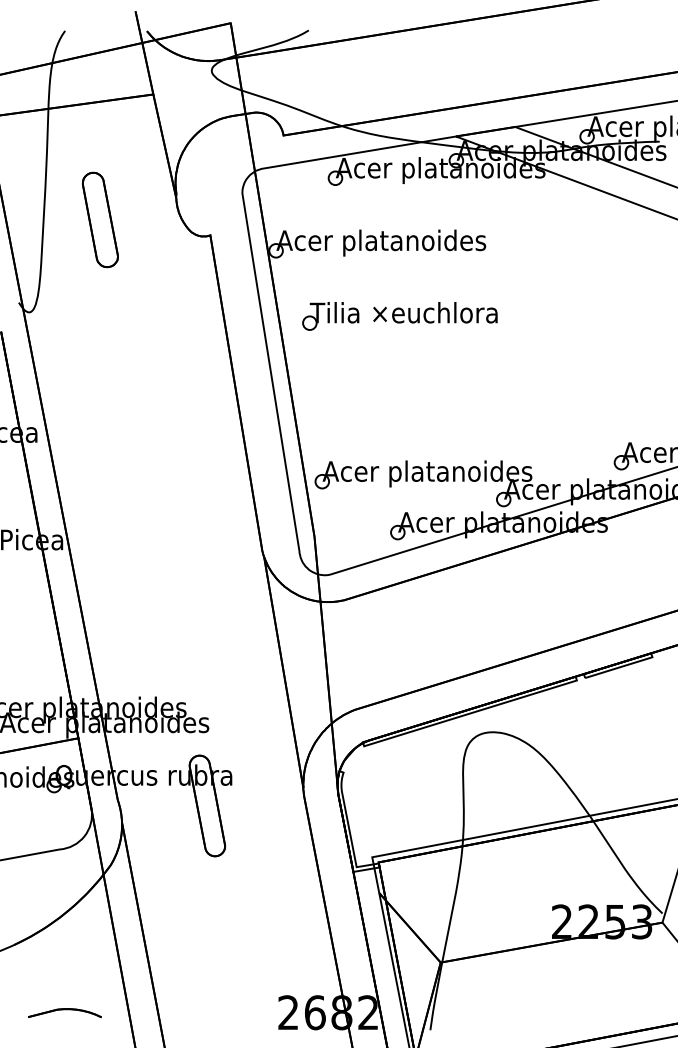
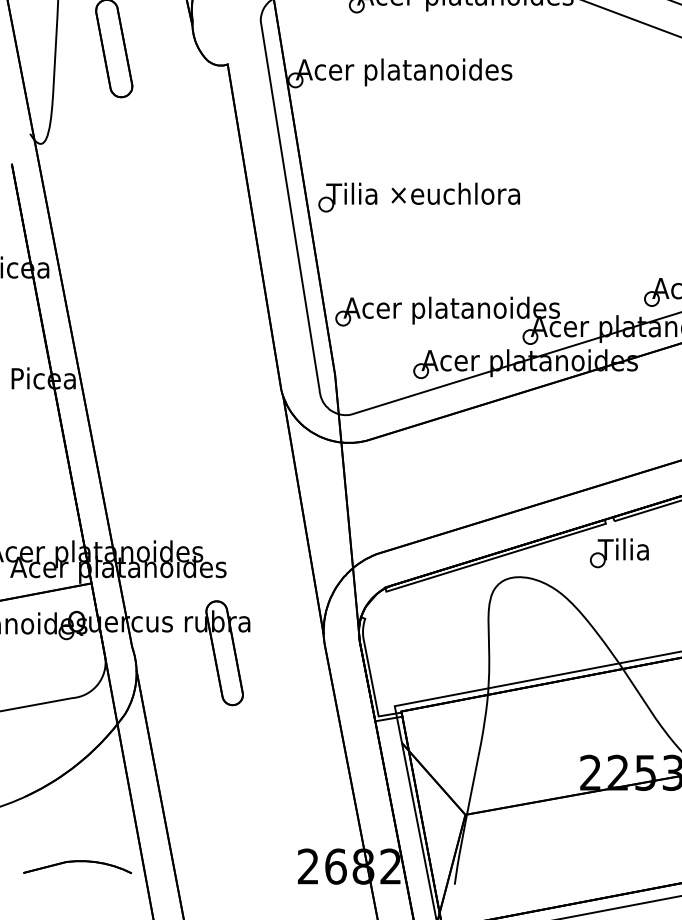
part: (399, 316) -> (418, 197), moved
part: (589, 708) -> (618, 552), added
part: (64, 1012) -> (77, 866), size x1.43

